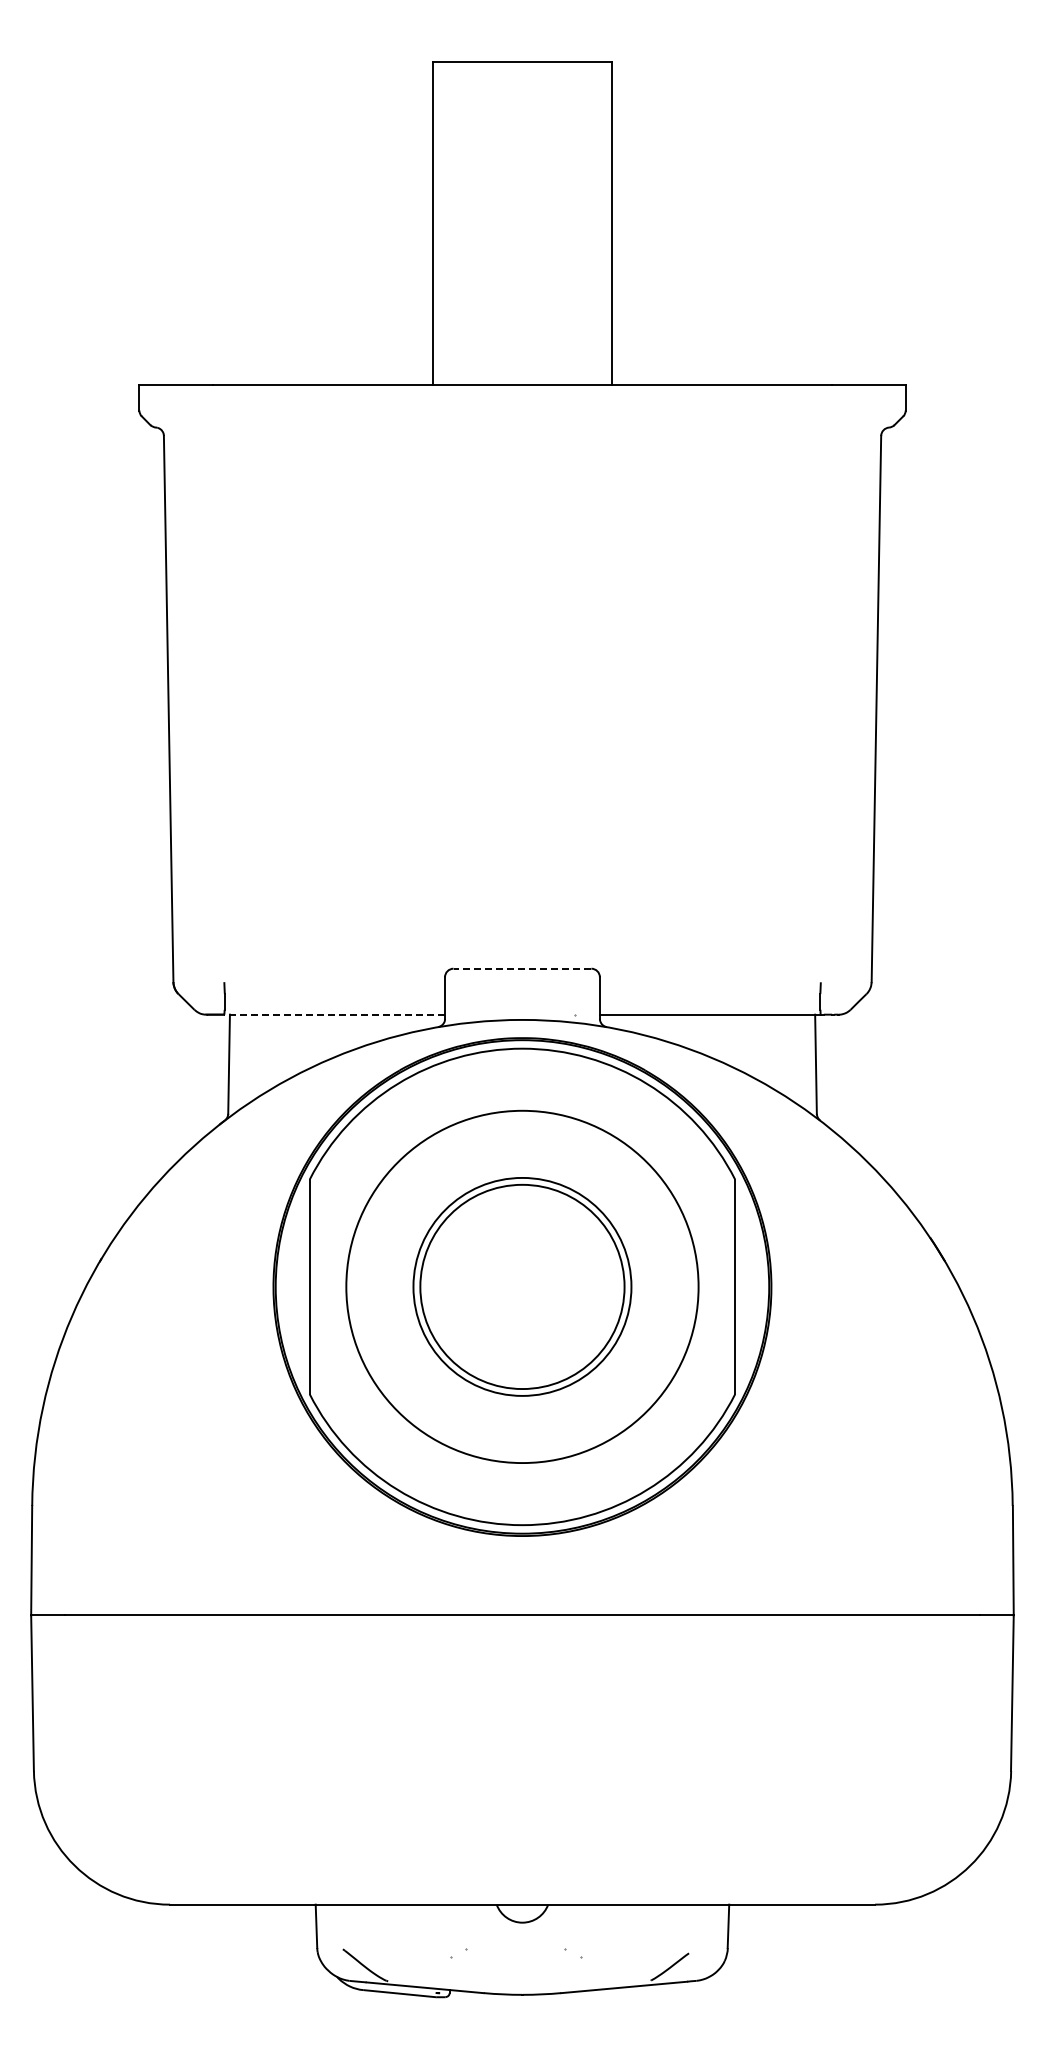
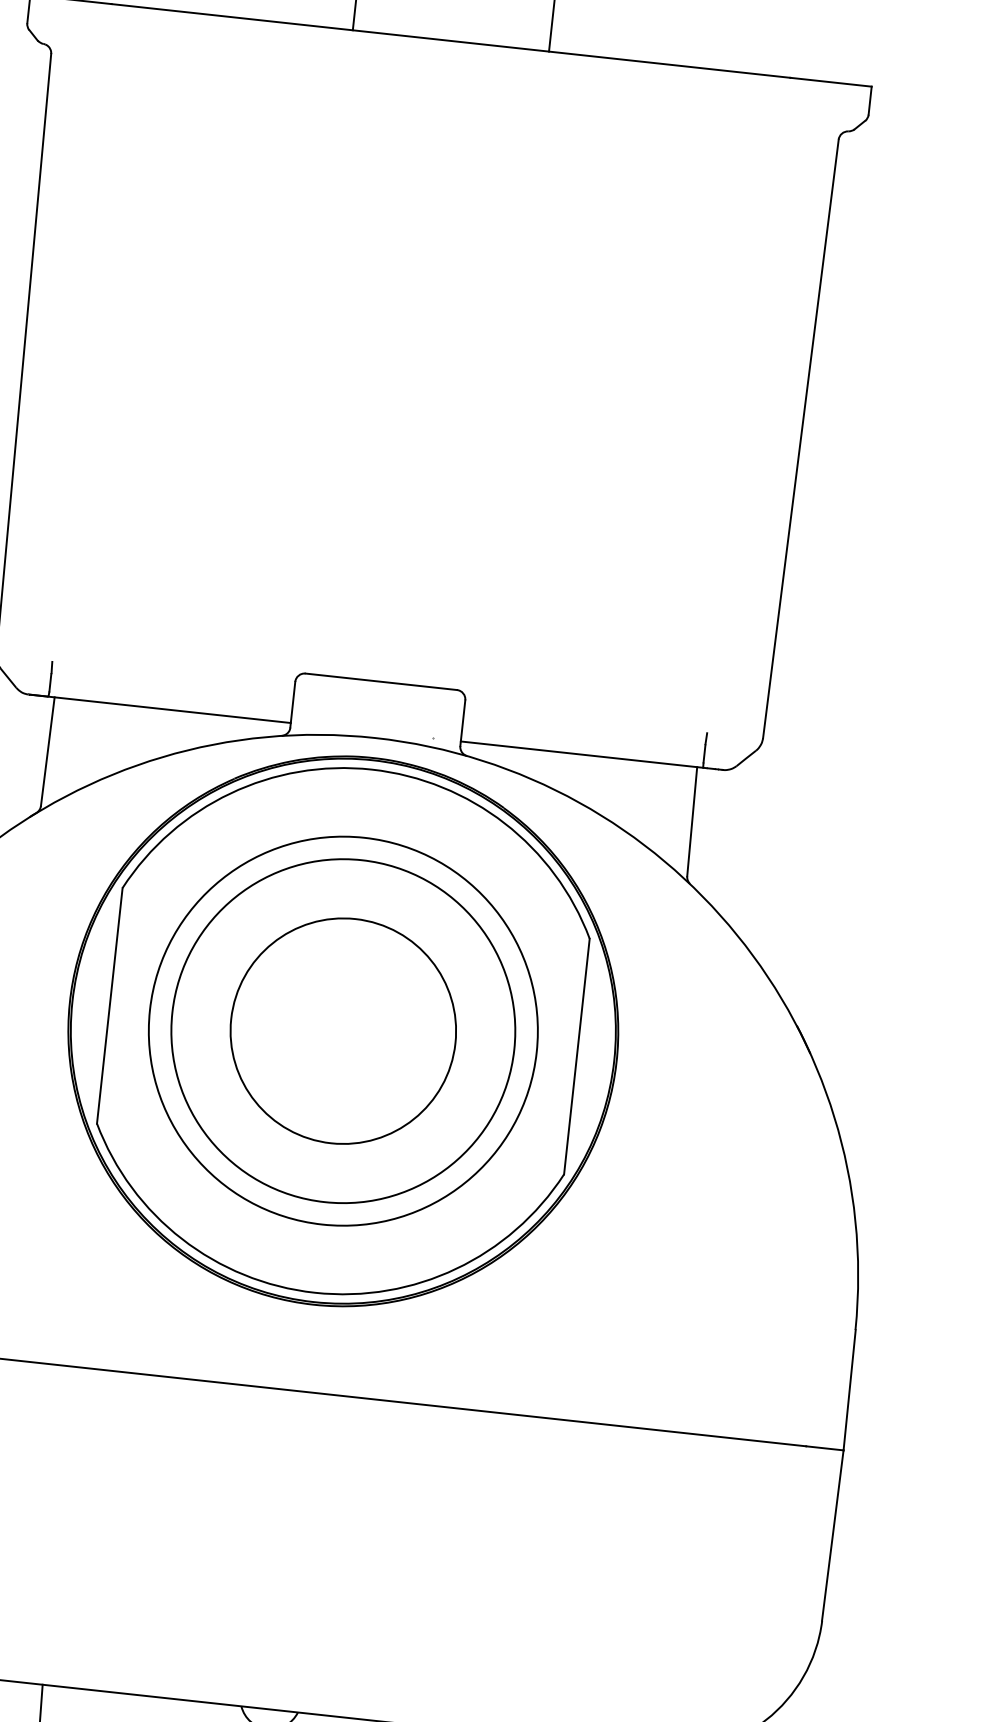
line: (522, 968) -> (381, 681), dashed -> solid
line: (334, 1014) -> (169, 709), dashed -> solid
circle: (522, 1286) -> (343, 1030), size x1.43

